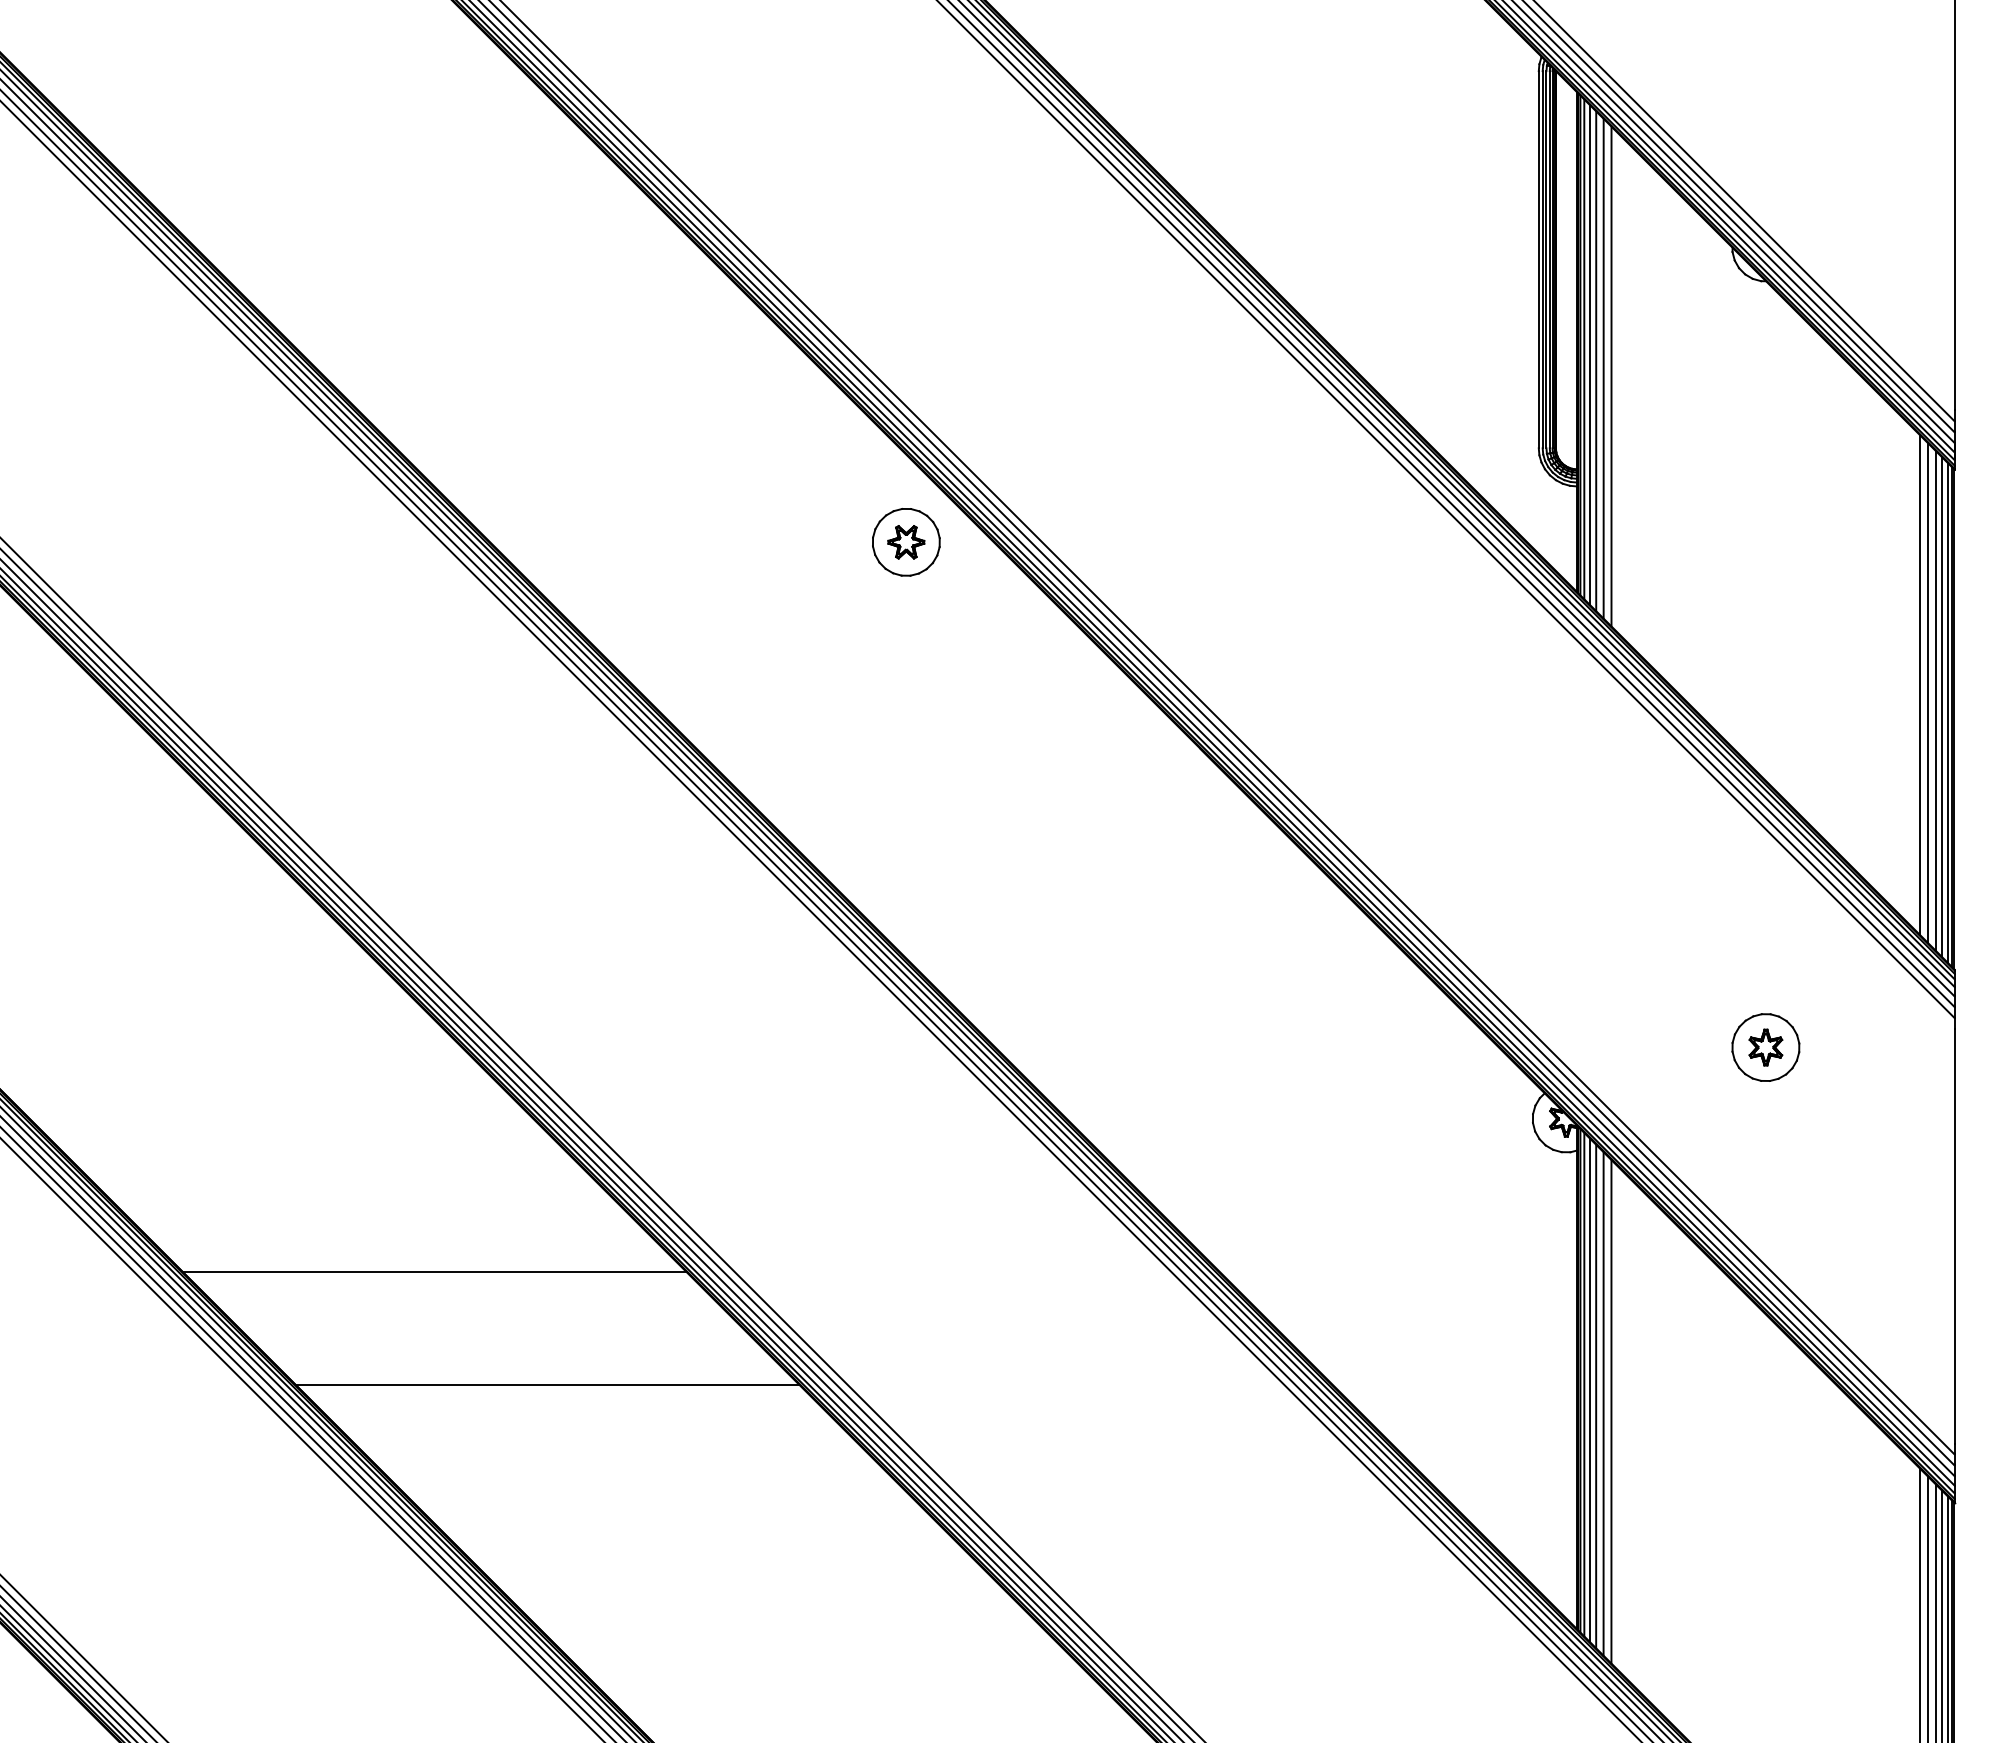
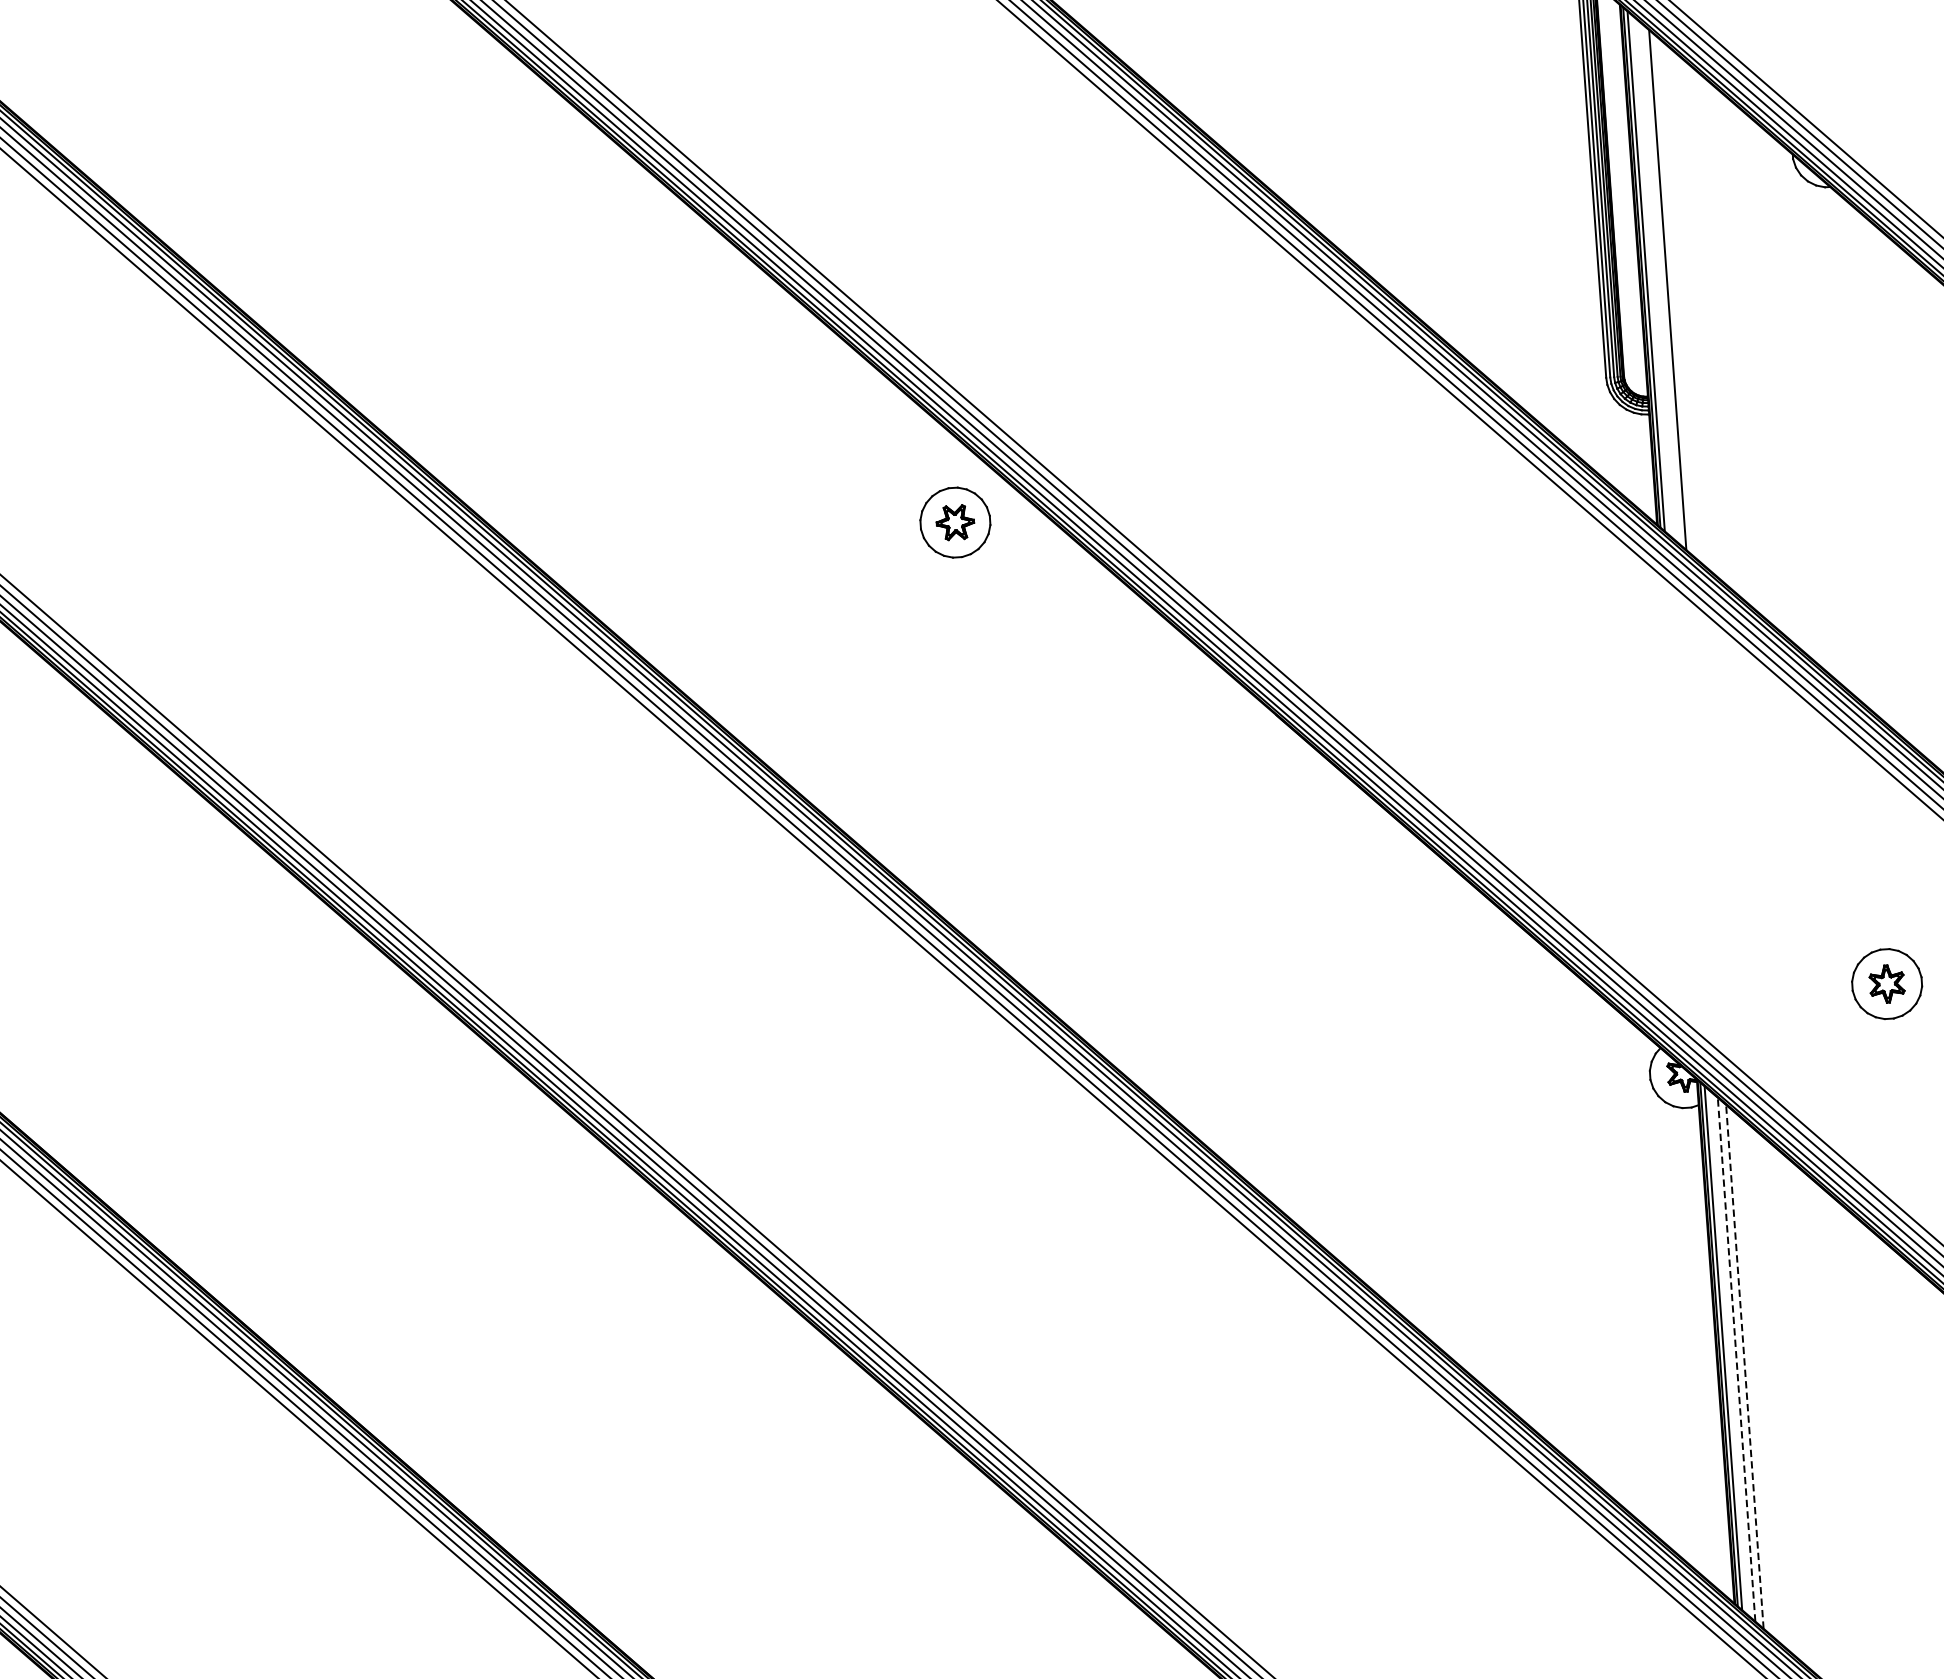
line: (1589, 354) -> (1651, 276), removed
line: (1596, 361) -> (1659, 283), removed
line: (1611, 376) -> (1676, 297), removed
line: (434, 1271) -> (518, 1316), removed
line: (547, 1384) -> (644, 1425), removed
line: (1589, 1389) -> (1729, 1352), removed
line: (1596, 1396) -> (1736, 1359), solid -> dashed
line: (1603, 1403) -> (1744, 1366), solid -> dashed
line: (1611, 1411) -> (1753, 1374), removed

